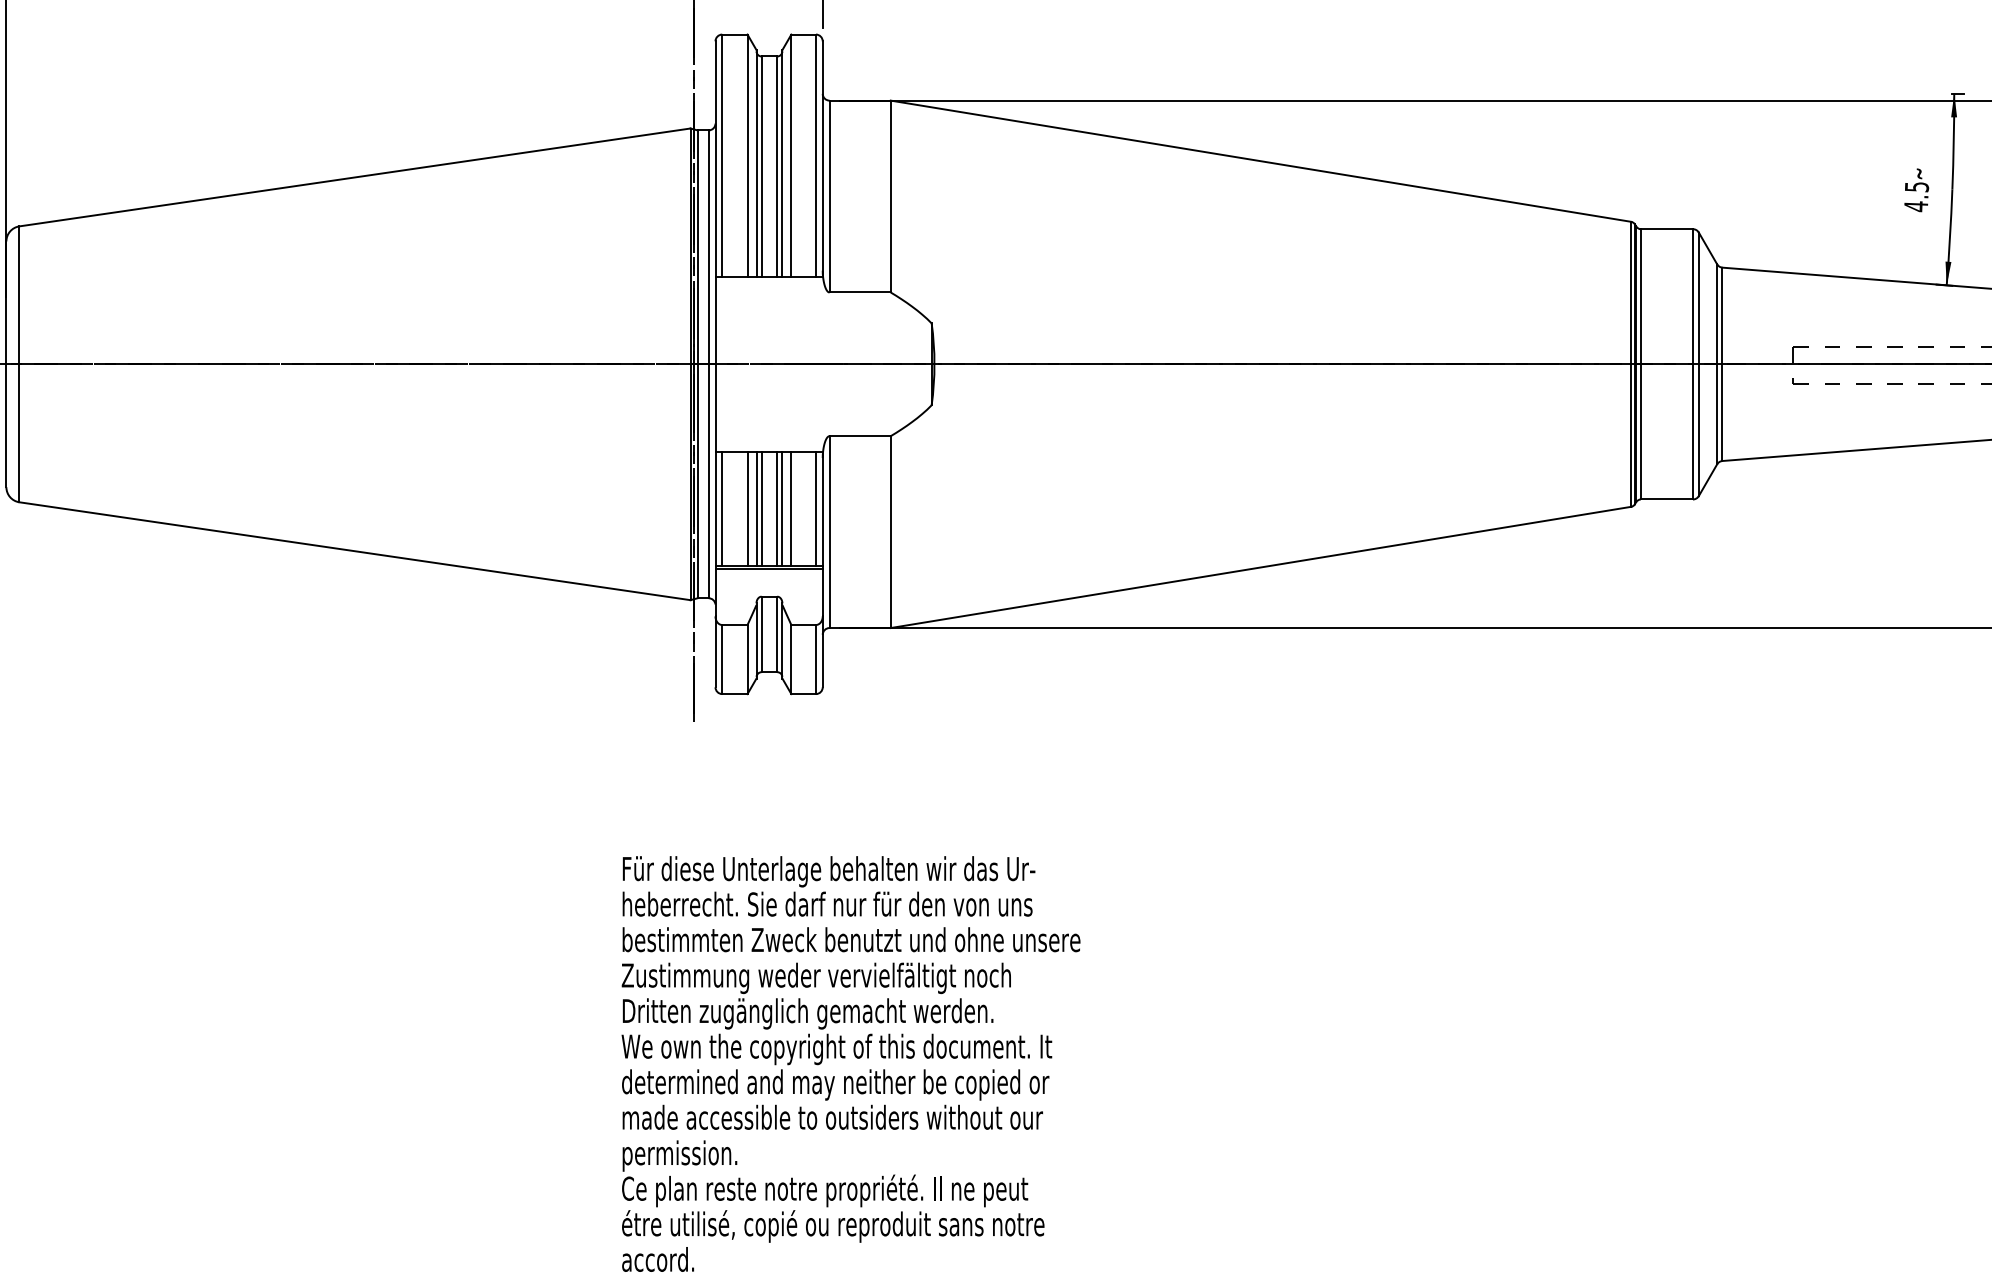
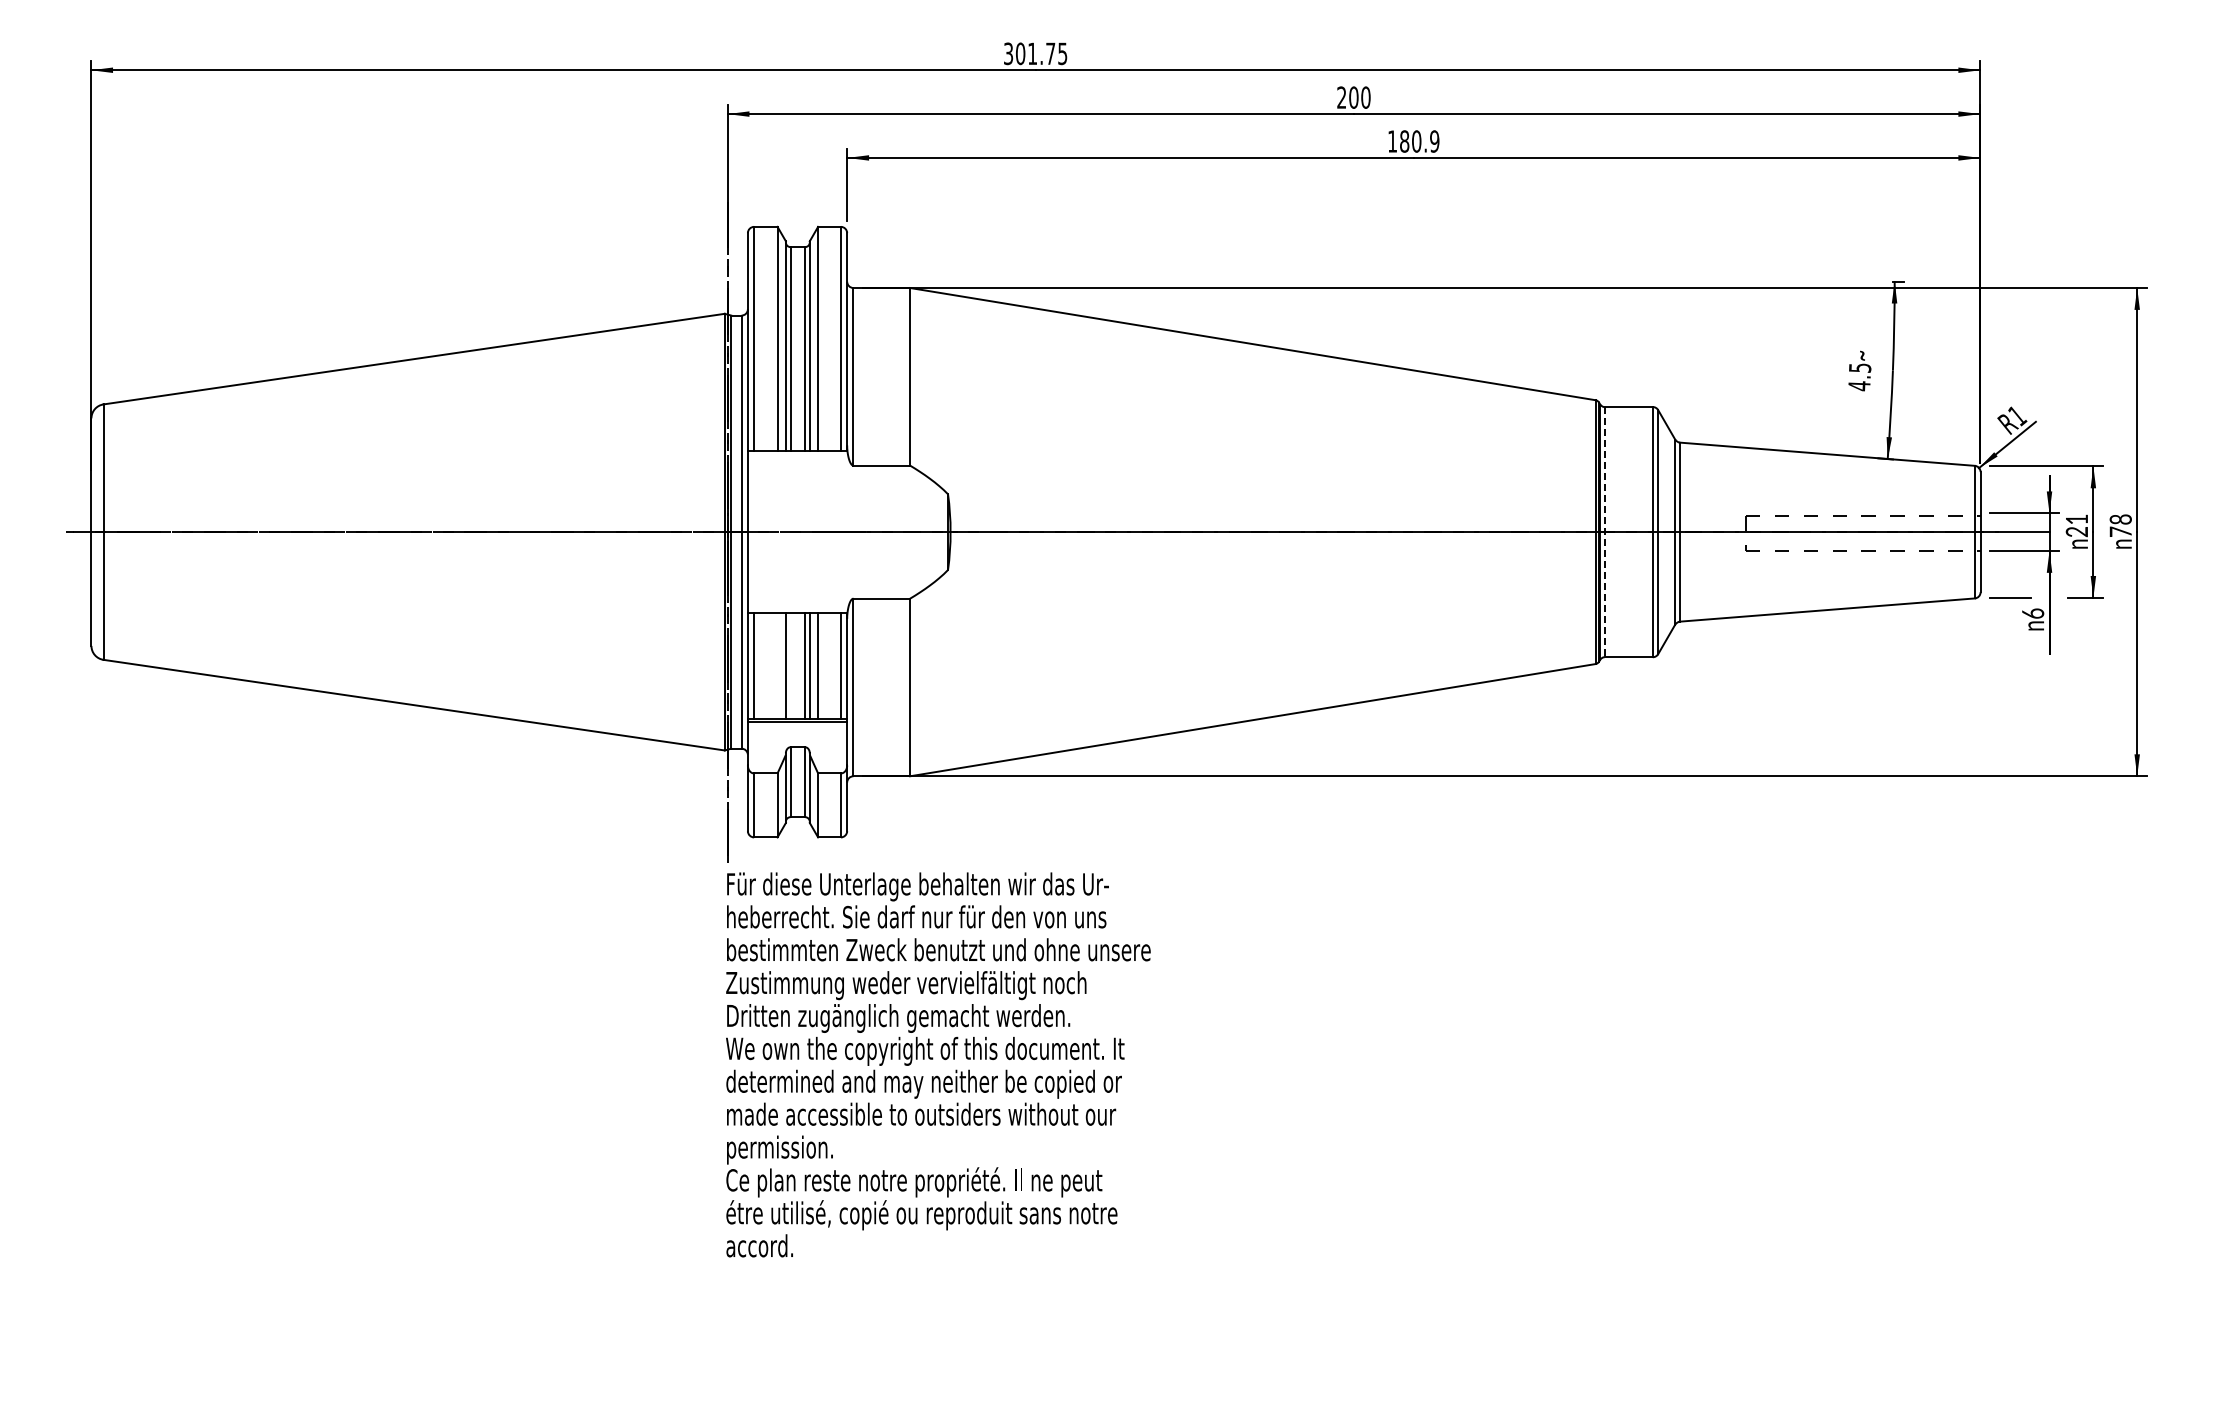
line: (1640, 364) -> (1604, 532), solid -> dashed
line: (747, 508) -> (777, 665), removed
line: (761, 508) -> (790, 665), removed
text: (851, 1063) -> (938, 1064), moved

